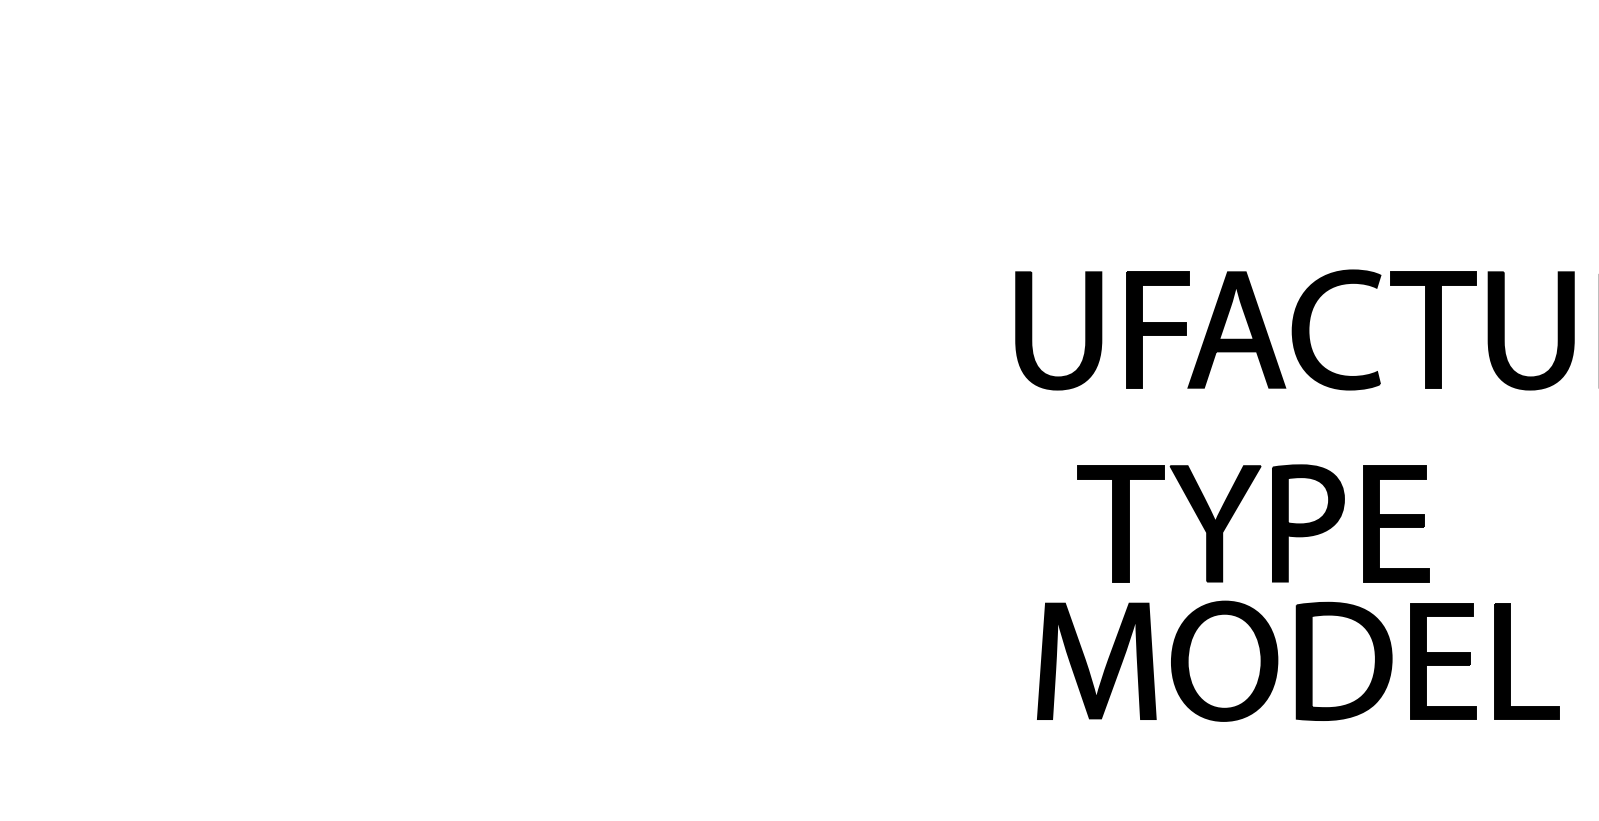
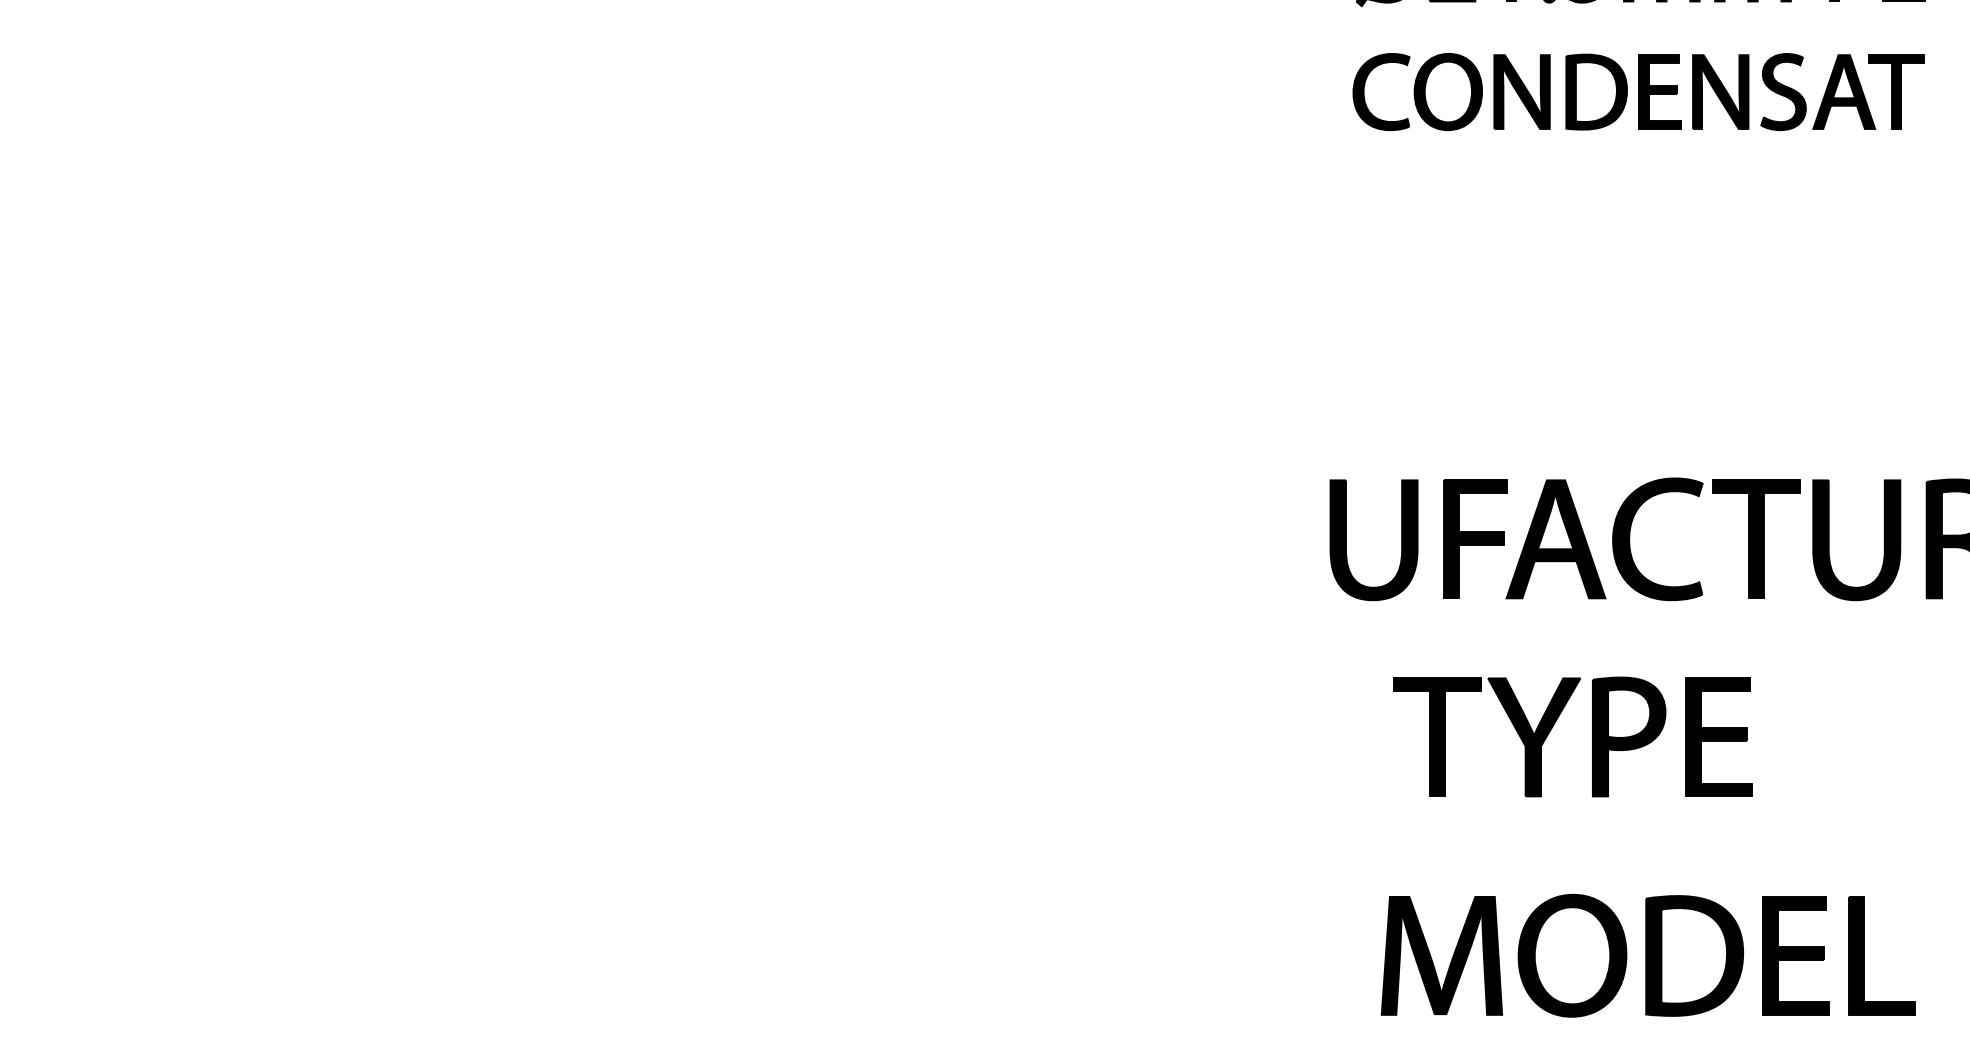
part: (1298, 660) -> (1647, 955), moved

